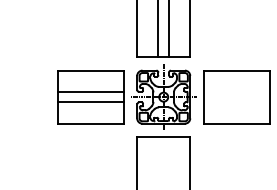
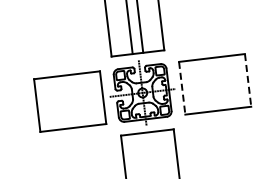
line: (90, 91) -> (69, 96), removed
line: (203, 97) -> (182, 88), solid -> dashed
line: (269, 97) -> (247, 80), solid -> dashed
line: (90, 102) -> (70, 106), removed

